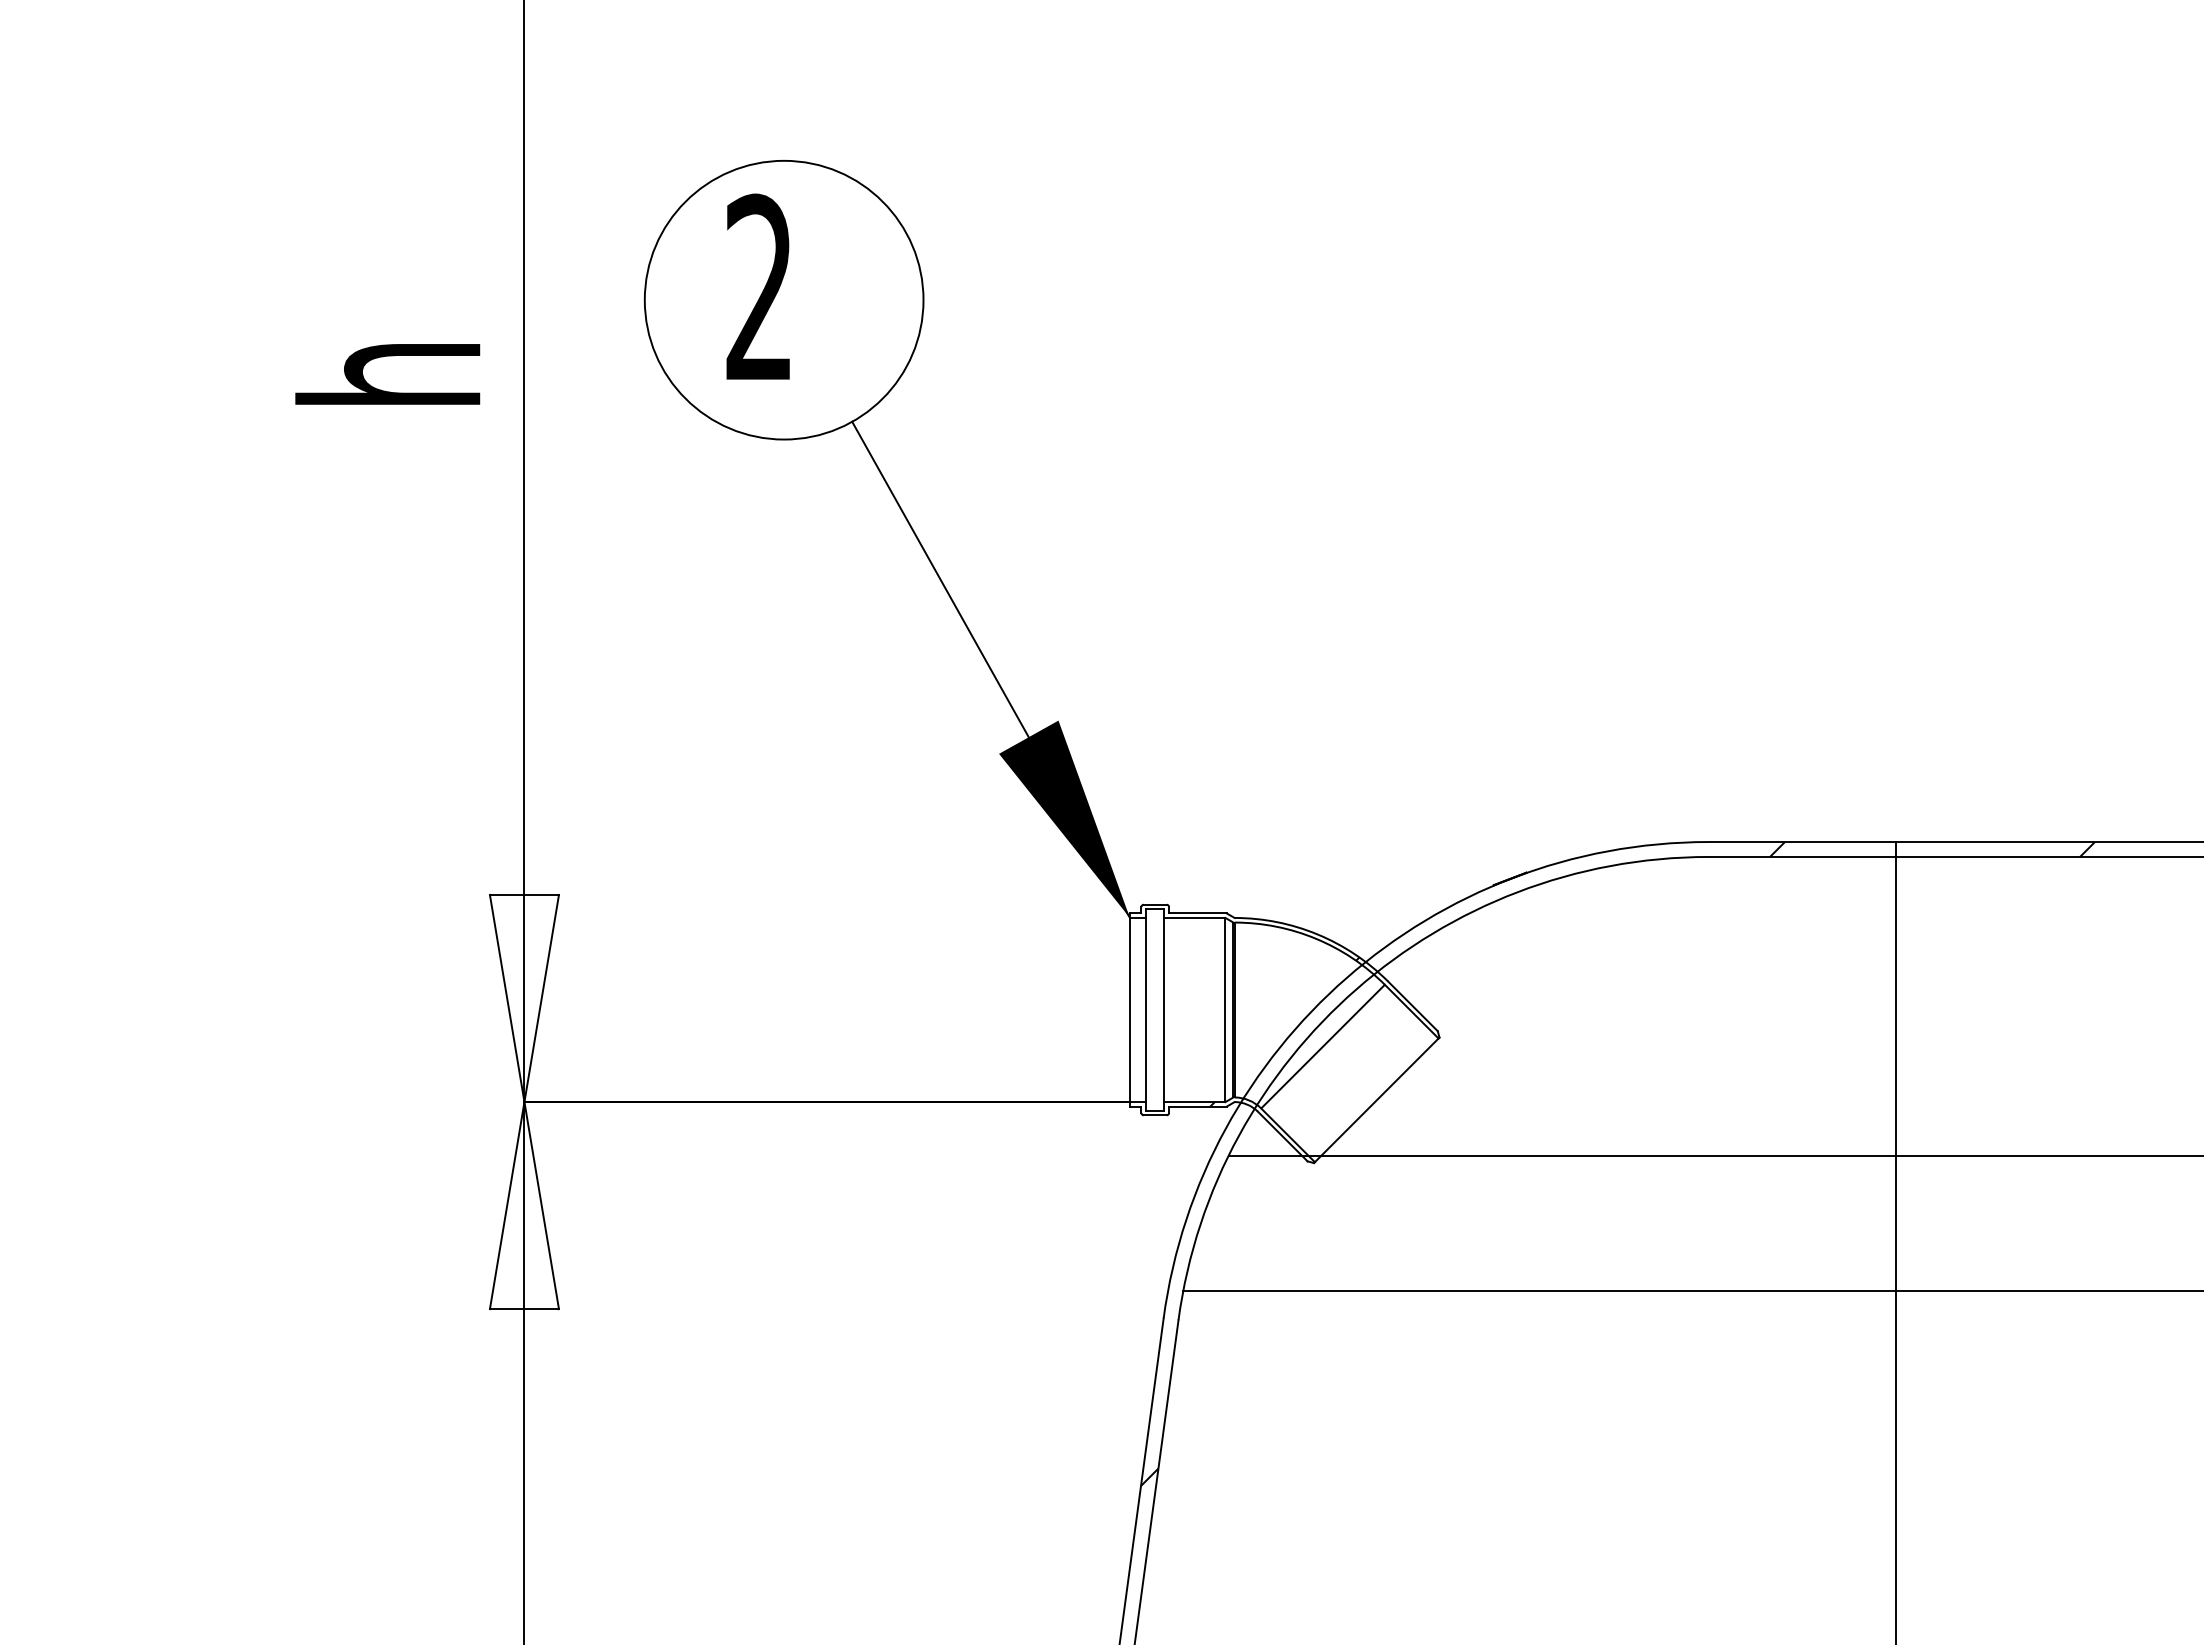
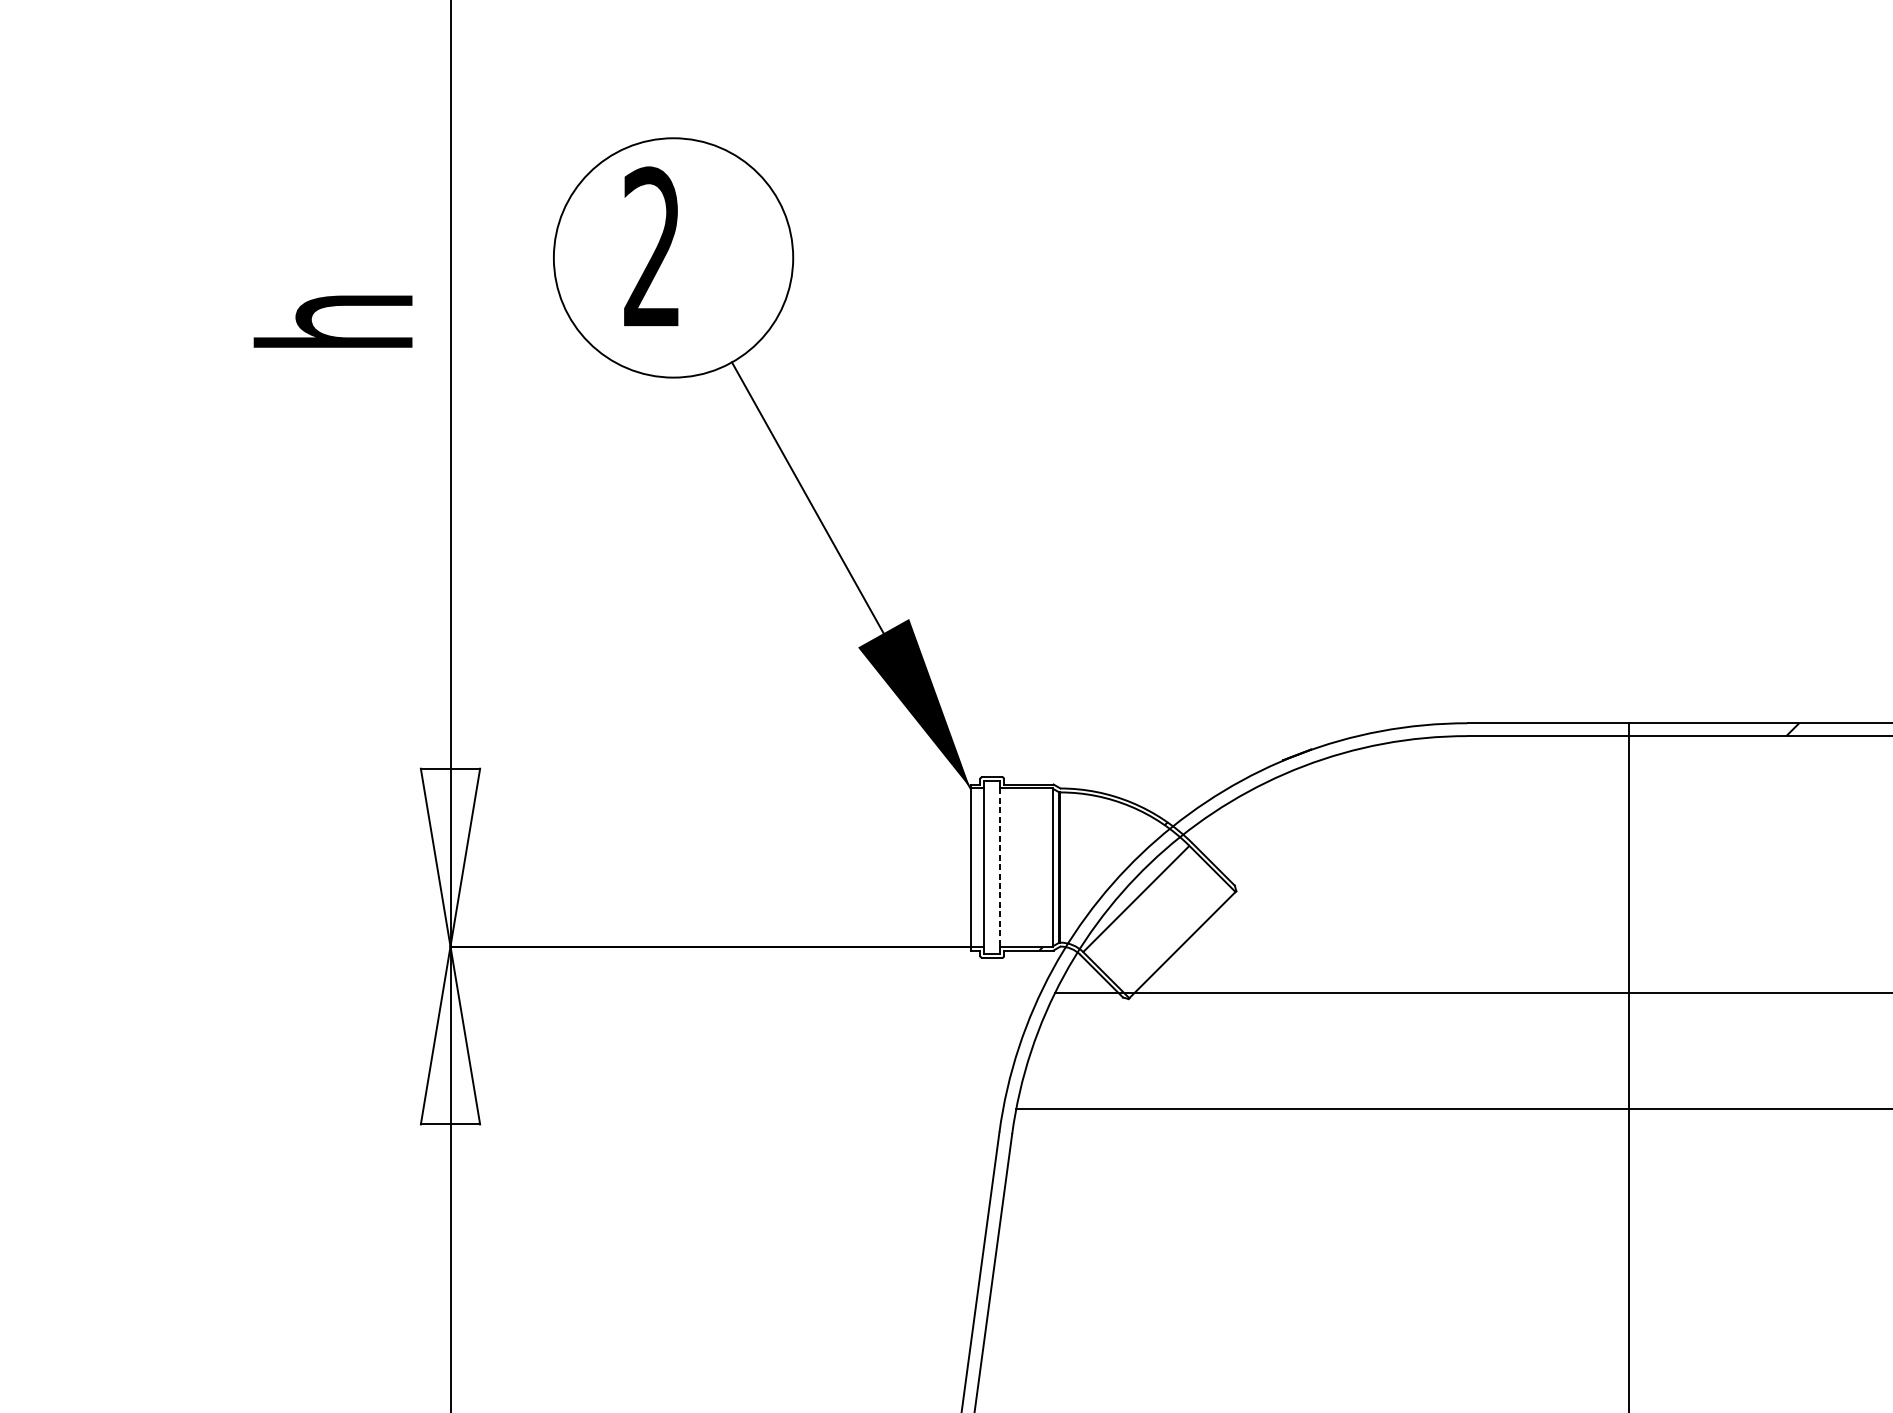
line: (1164, 1010) -> (1000, 867), solid -> dashed
hatch: (1462, 1163) -> (1256, 999), removed

